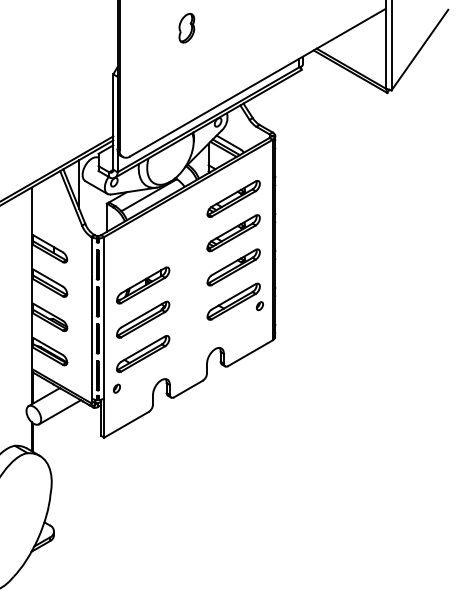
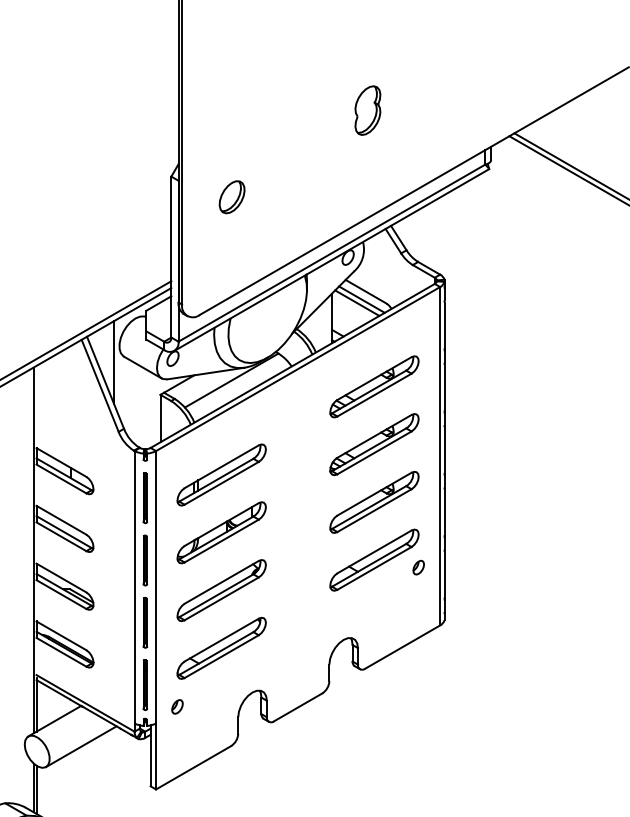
part: (186, 27) -> (367, 109), moved
part: (149, 86) -> (232, 197), added
part: (143, 251) -> (222, 475), added

